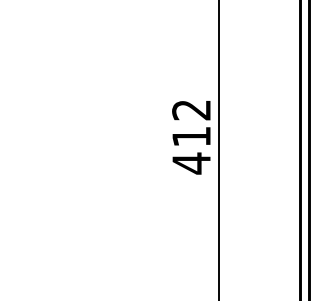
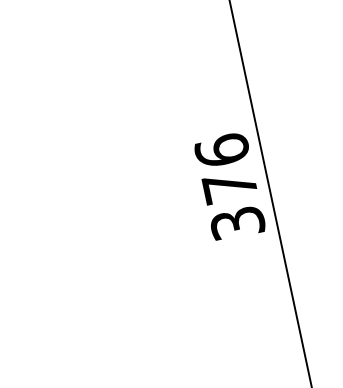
text: (191, 136) -> (229, 186), 412 -> 376

